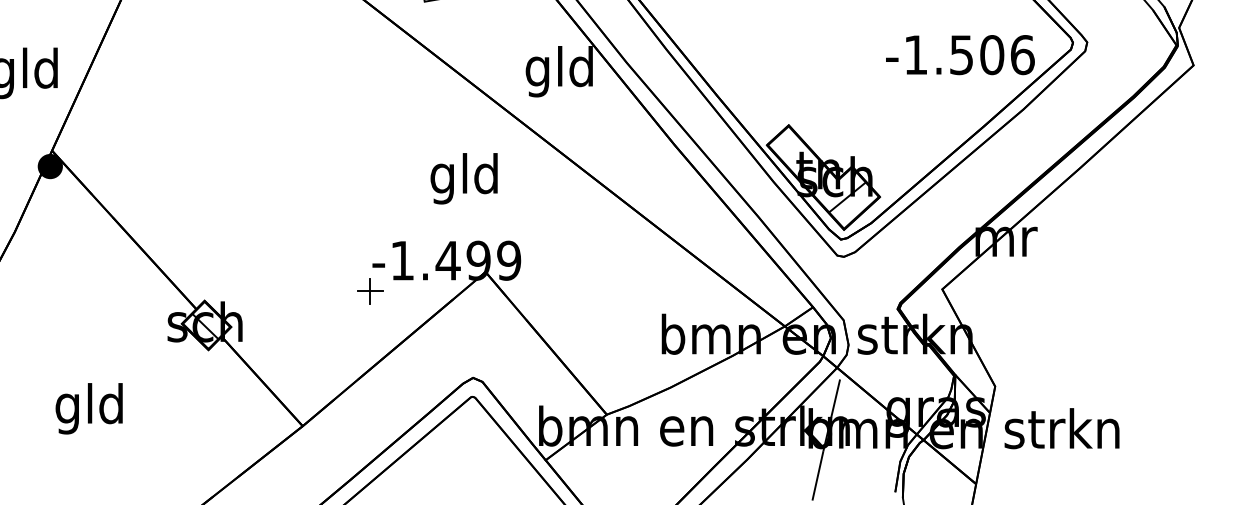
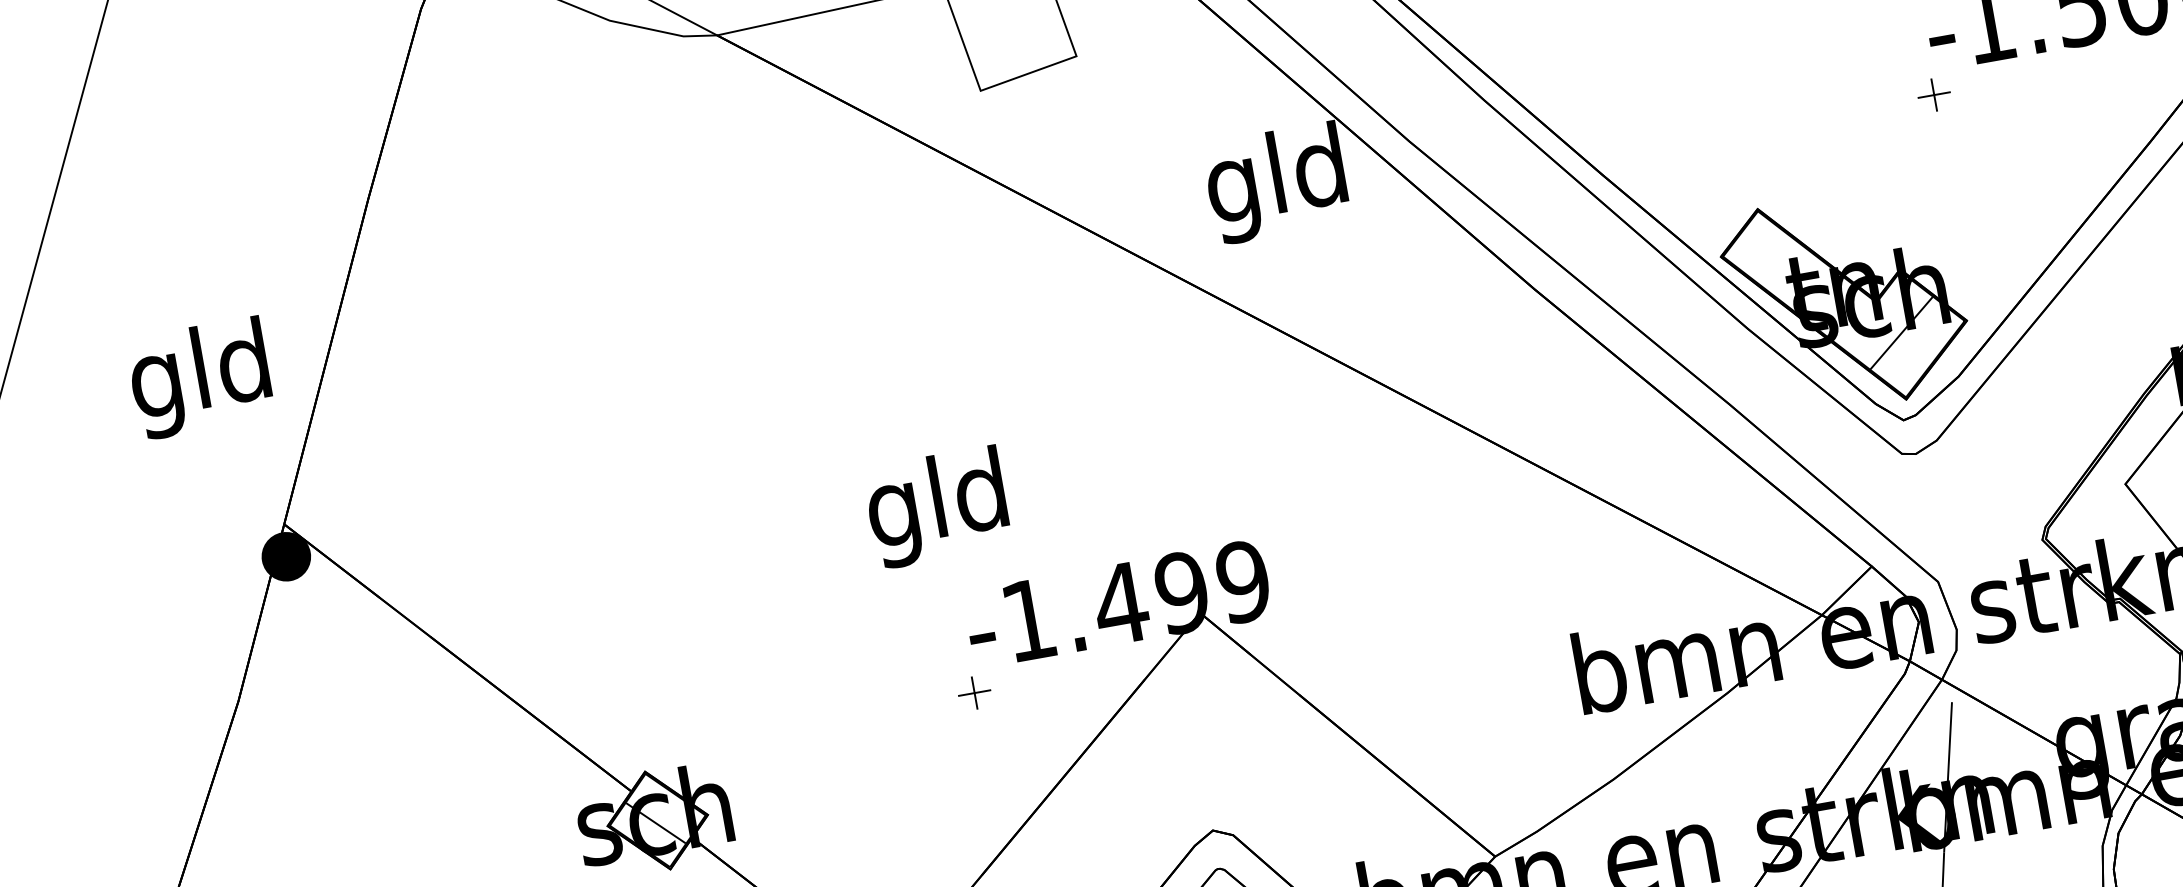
part: (883, 85) -> (1933, 95), added
text: (463, 178) -> (936, 507), moved
part: (369, 290) -> (973, 691), size x0.62

